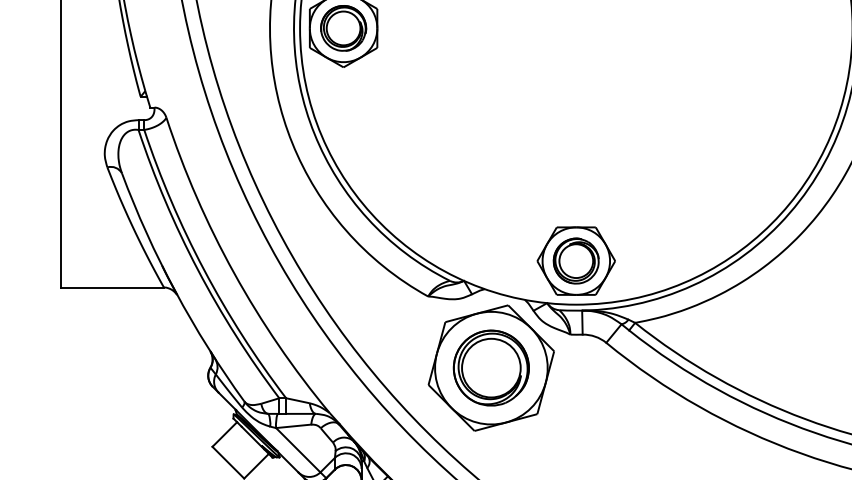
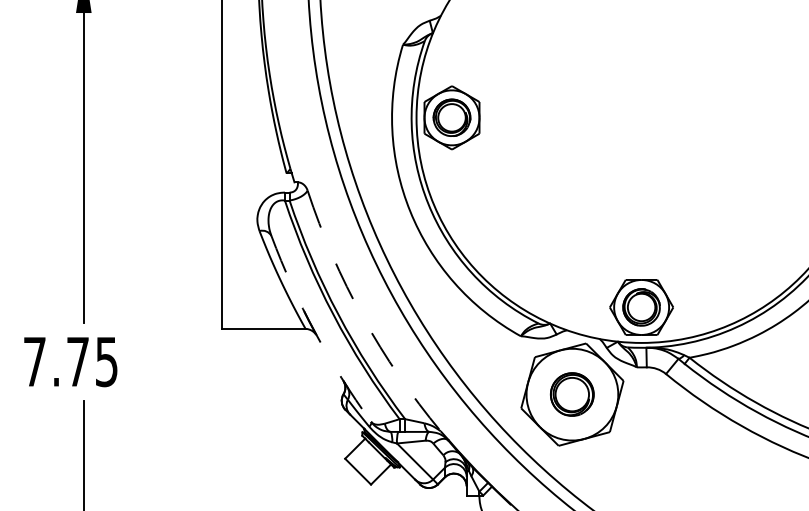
arc: (233, 273) -> (362, 317), solid -> dashed
arc: (176, 291) -> (315, 332), solid -> dashed
part: (490, 367) -> (571, 394), size x0.7

